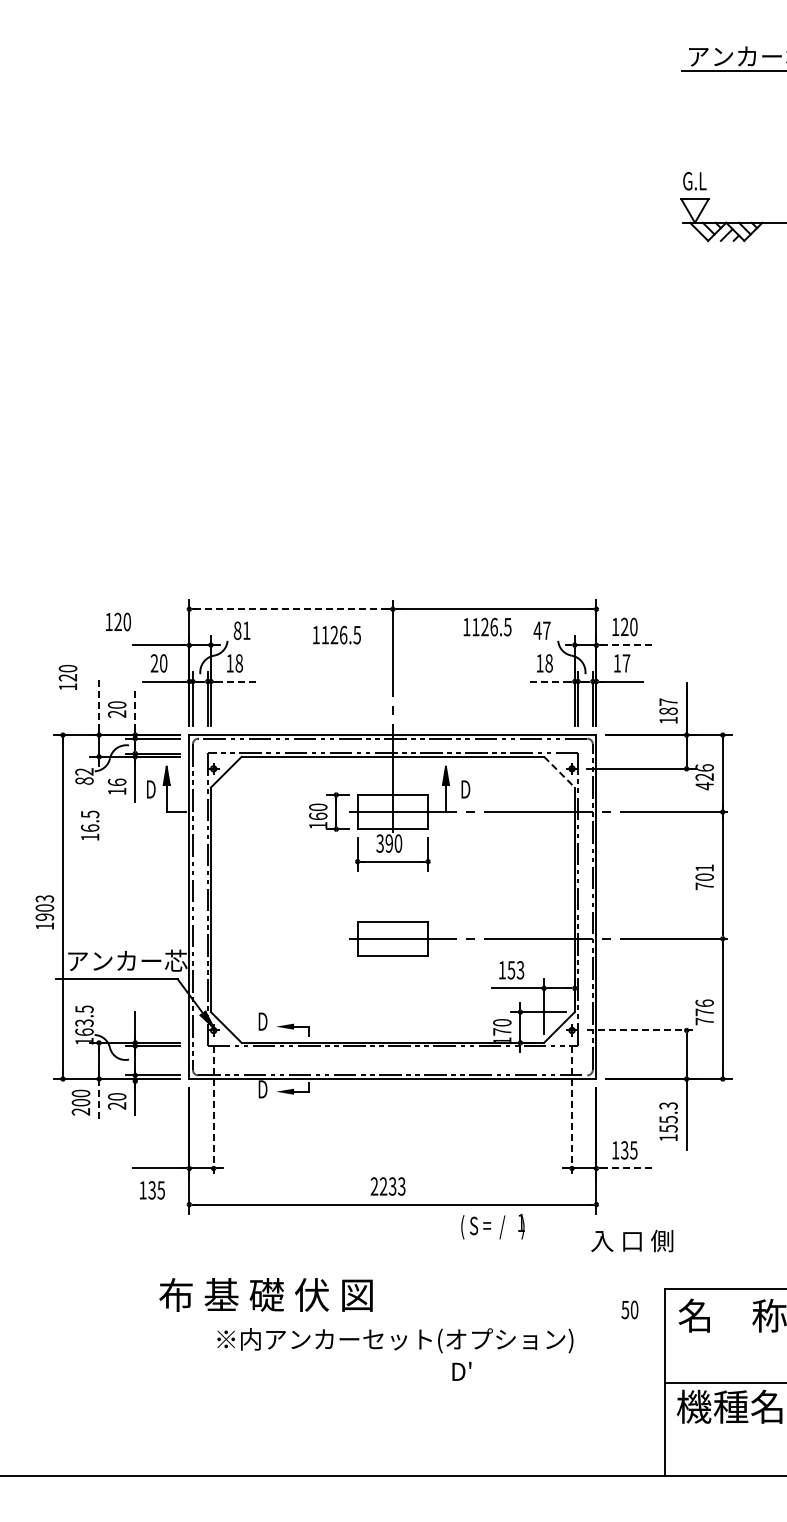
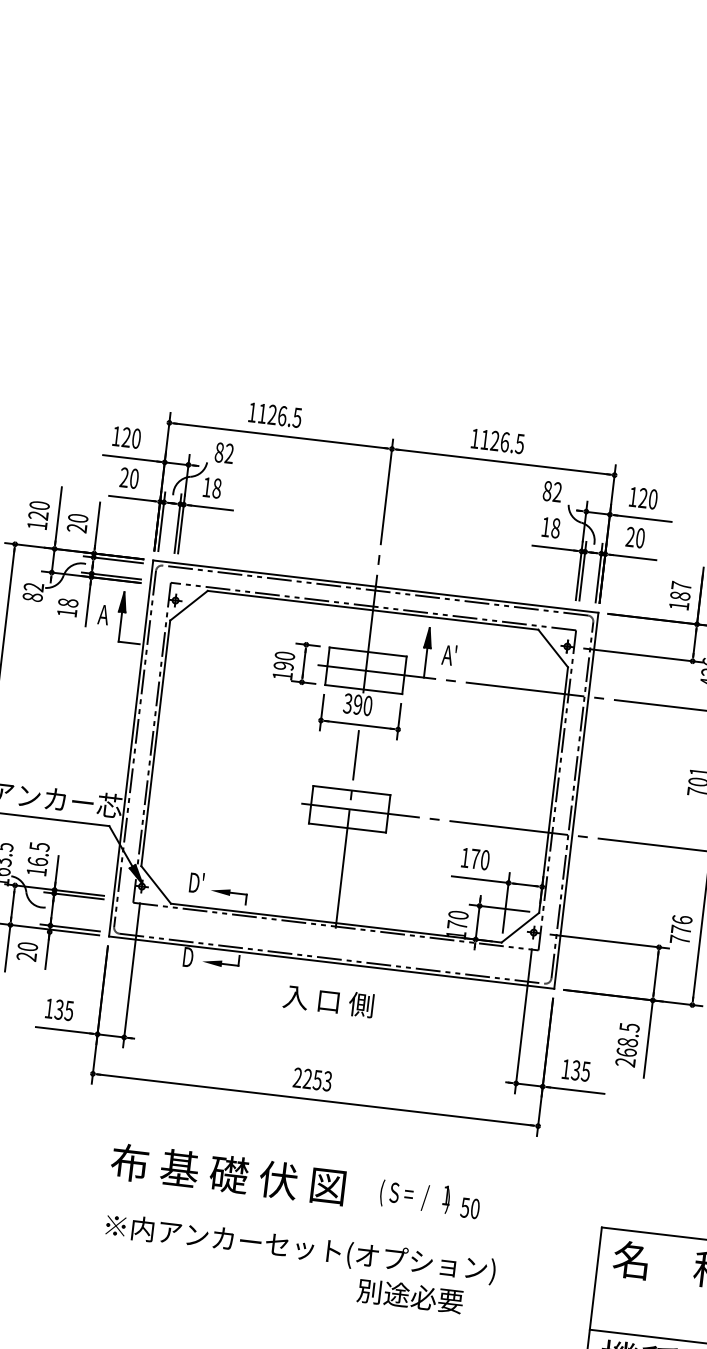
line: (291, 609) -> (281, 436), dashed -> solid
text: (118, 621) -> (126, 437), moved
text: (487, 626) -> (497, 440), moved
text: (246, 630) -> (229, 453), 81 -> 82
text: (541, 630) -> (551, 491), 47 -> 82
text: (336, 634) -> (274, 414), moved
line: (626, 645) -> (642, 518), dashed -> solid
text: (621, 663) -> (634, 537), 17 -> 20
text: (67, 677) -> (37, 515), moved
line: (236, 681) -> (211, 507), dashed -> solid
line: (549, 681) -> (553, 548), dashed -> solid
line: (99, 704) -> (58, 515), dashed -> solid
line: (135, 709) -> (97, 525), dashed -> solid
line: (559, 772) -> (553, 648), dashed -> solid
text: (116, 782) -> (67, 602), 16 -> 18
text: (466, 788) -> (449, 654), D -> A'
text: (150, 789) -> (103, 614), D -> A
text: (318, 816) -> (284, 666), 160 -> 190
text: (89, 825) -> (37, 858), moved
line: (392, 956) -> (346, 828), added
text: (515, 970) -> (479, 859), 153 -> 170
text: (262, 1020) -> (196, 881), D -> D'
line: (642, 1030) -> (610, 941), dashed -> solid
line: (99, 1100) -> (8, 948), dashed -> solid
line: (213, 1111) -> (131, 975), dashed -> solid
line: (572, 1111) -> (523, 1021), dashed -> solid
text: (668, 1121) -> (627, 1044), 155.3 -> 268.5
line: (626, 1168) -> (575, 1090), dashed -> solid
text: (392, 1186) -> (317, 1080), 2233 -> 2253
text: (152, 1190) -> (59, 1009), moved
text: (492, 1226) -> (414, 1195), moved
text: (632, 1240) -> (328, 1000), moved
text: (265, 1294) -> (227, 1173), moved
text: (629, 1309) -> (469, 1207), moved
text: (499, 1371) -> (410, 1296), D' -> 別途必要

